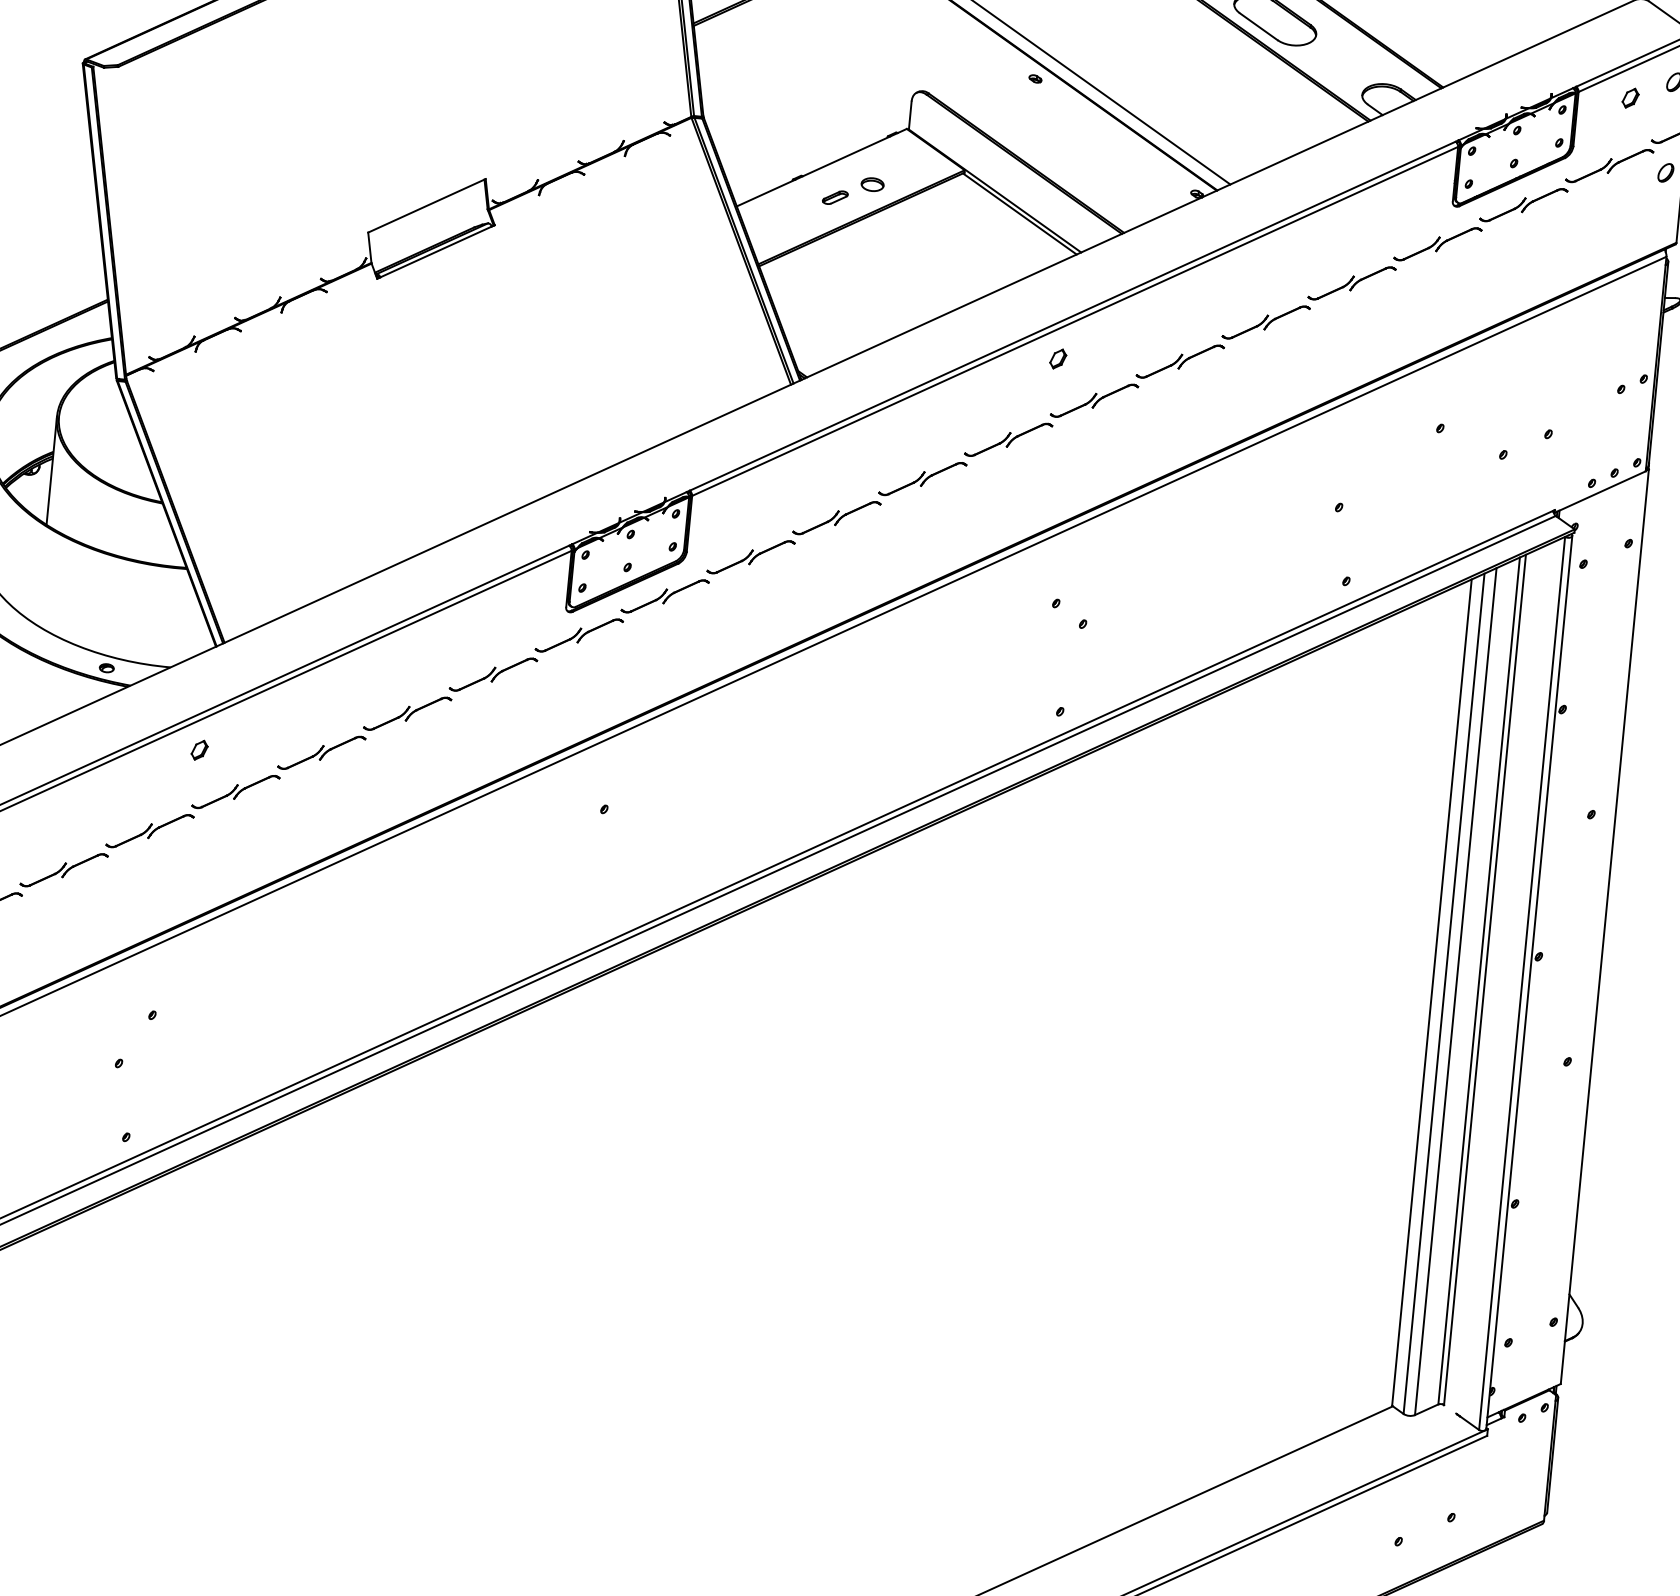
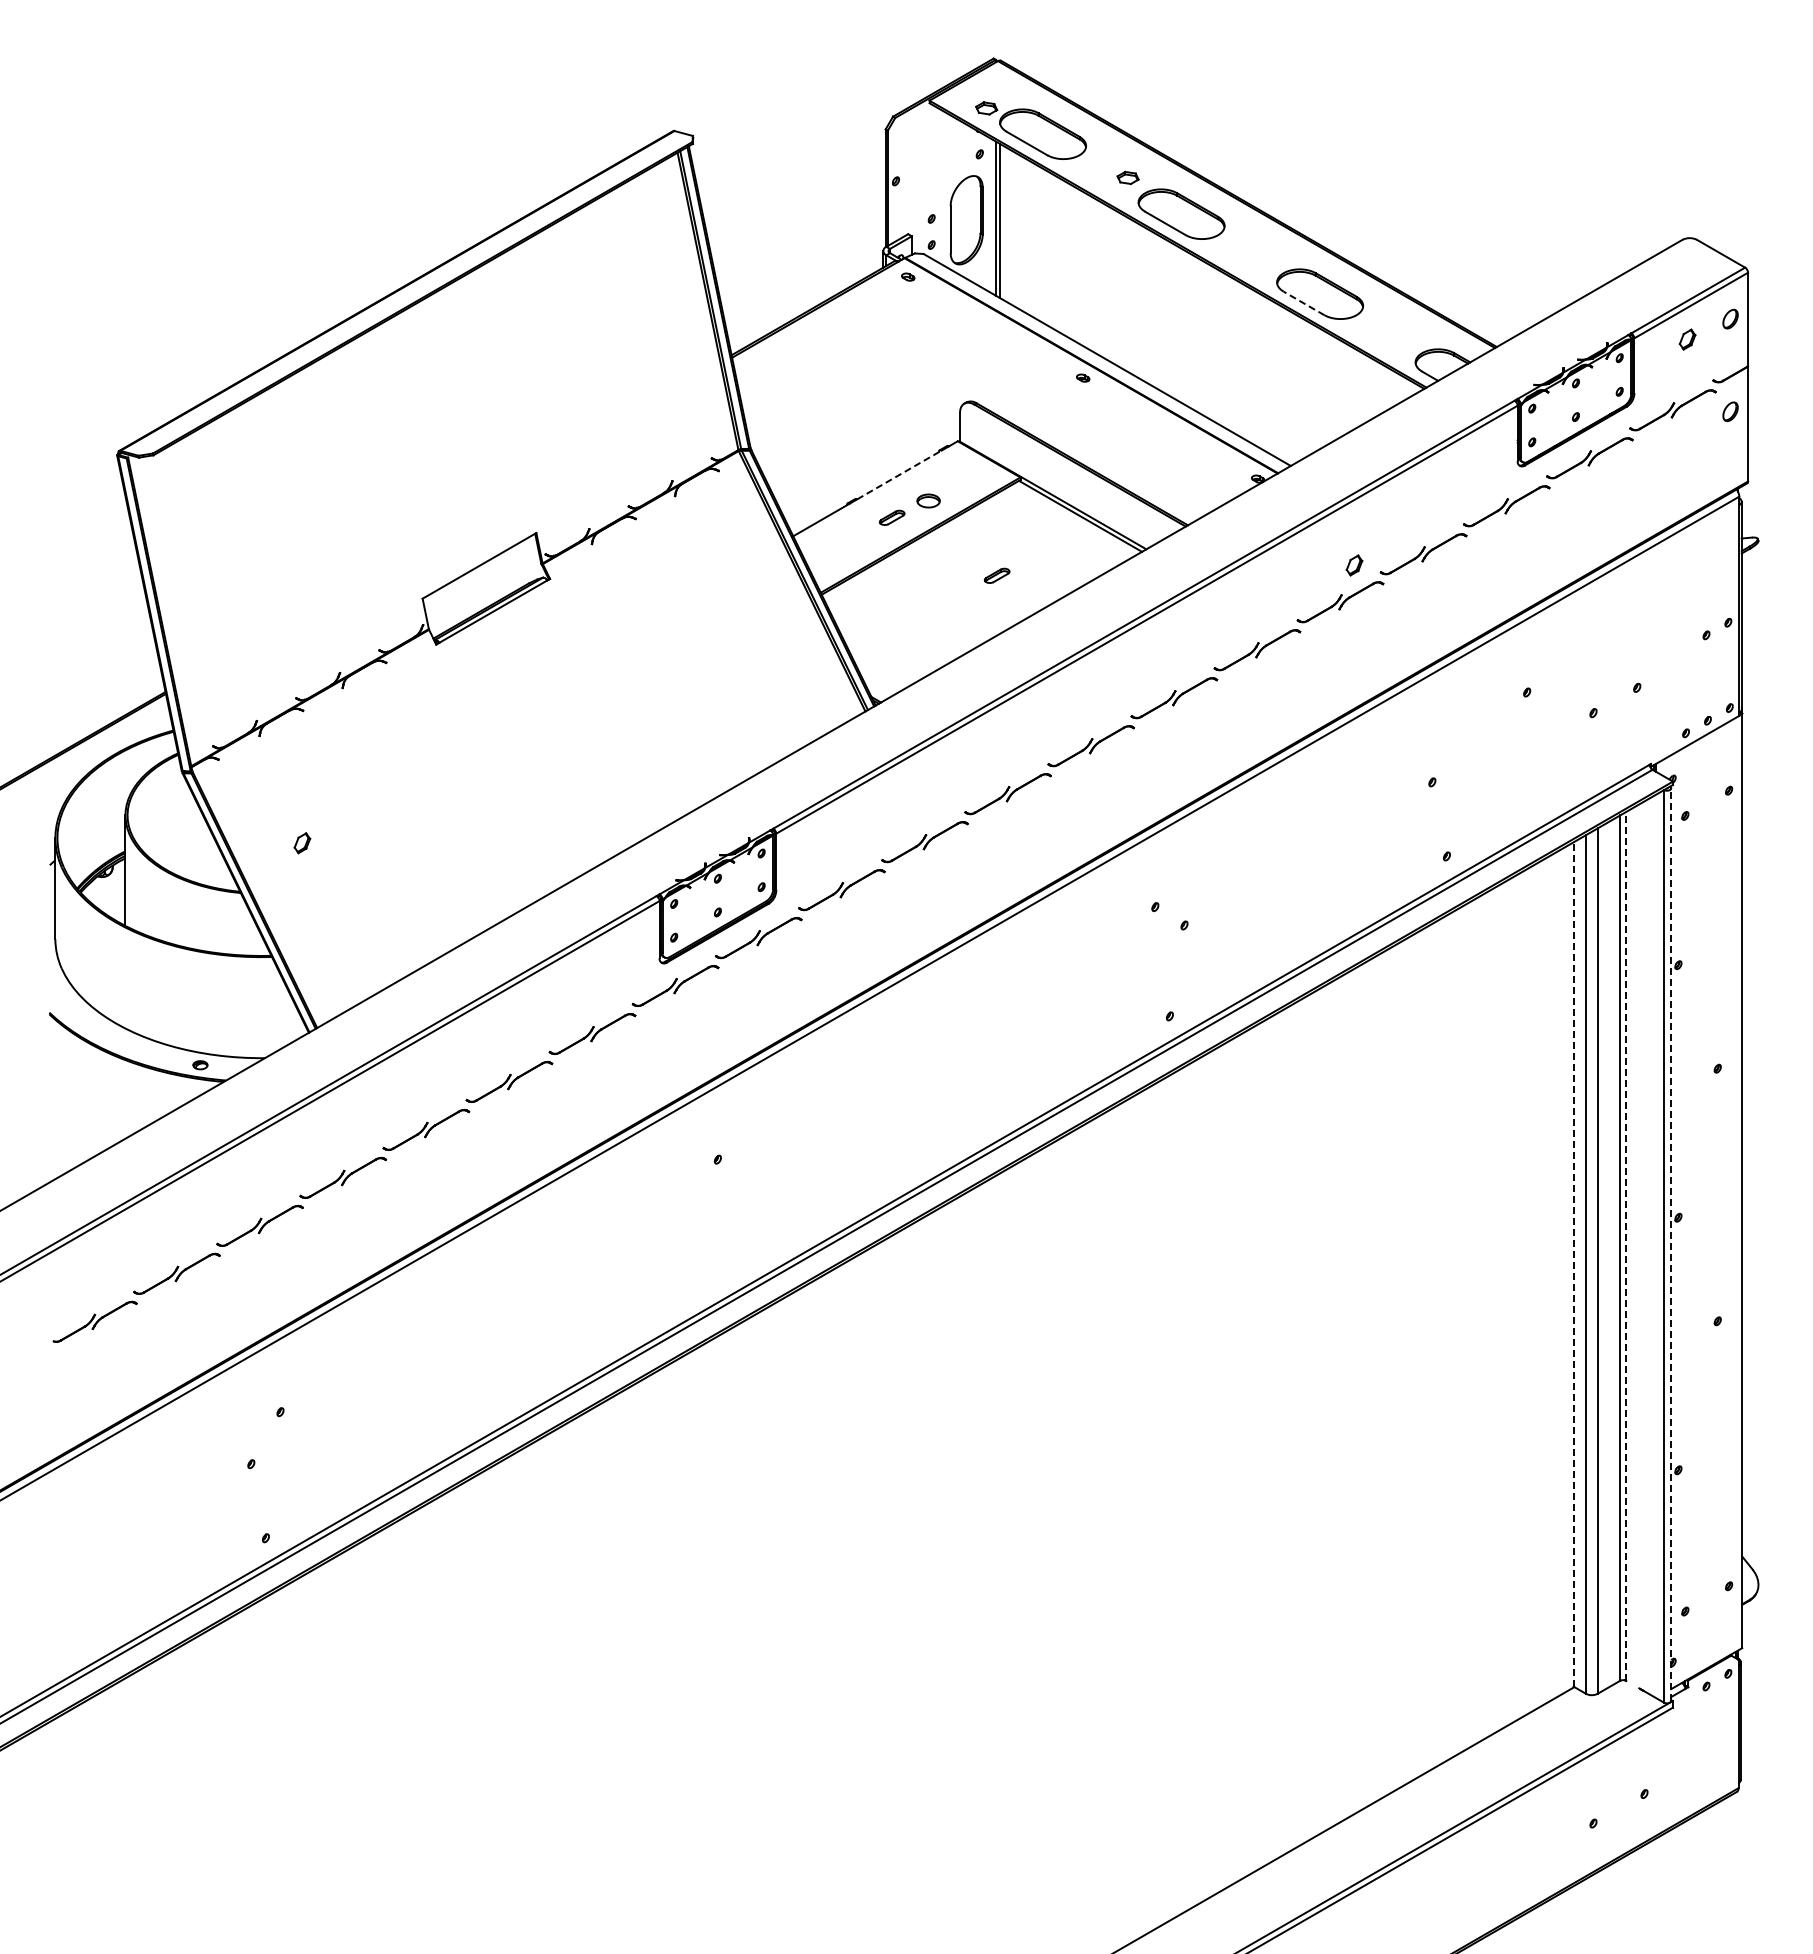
line: (1259, 26) -> (1304, 303), solid -> dashed
line: (846, 155) -> (899, 474), solid -> dashed
part: (932, 263) -> (996, 575), added
part: (1058, 359) -> (1354, 565), moved
part: (199, 750) -> (302, 843), moved
line: (1485, 979) -> (1626, 1245), solid -> dashed
line: (1529, 982) -> (1671, 1244), solid -> dashed
line: (1431, 992) -> (1573, 1264), solid -> dashed

